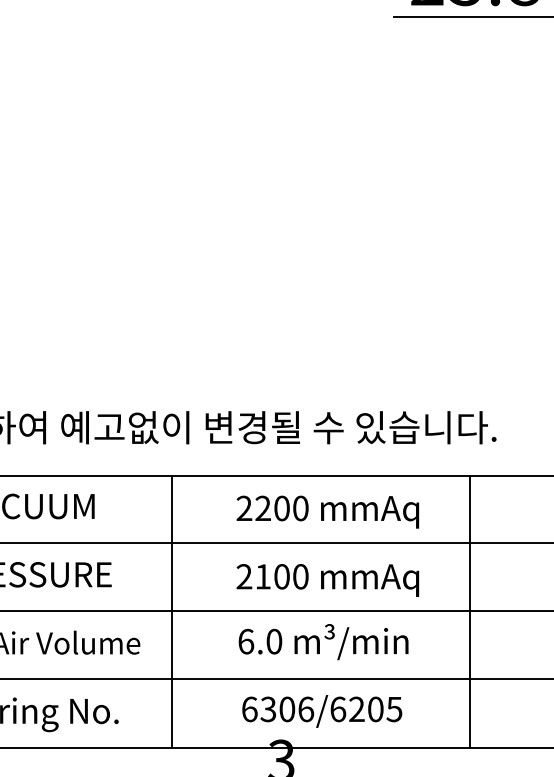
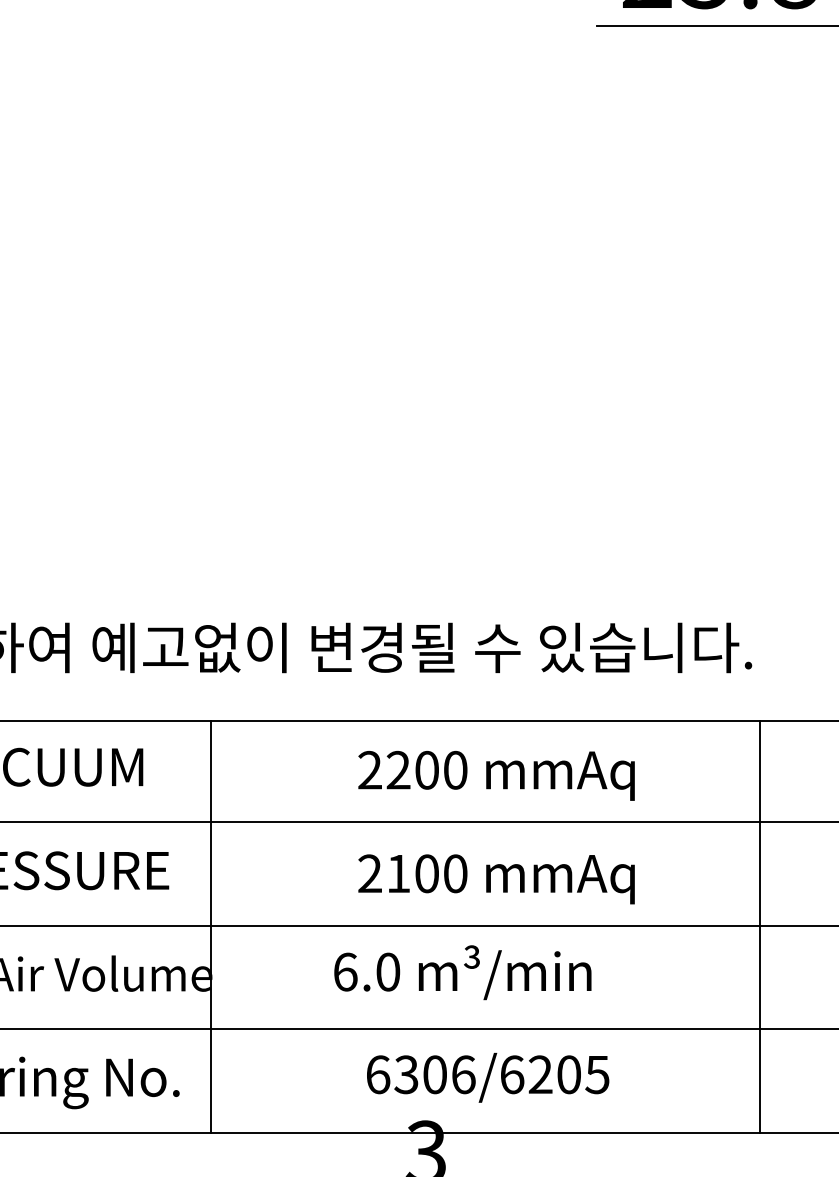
line: (172, 611) -> (211, 926), moved
line: (470, 611) -> (759, 926), moved
text: (323, 642) -> (462, 973), moved

